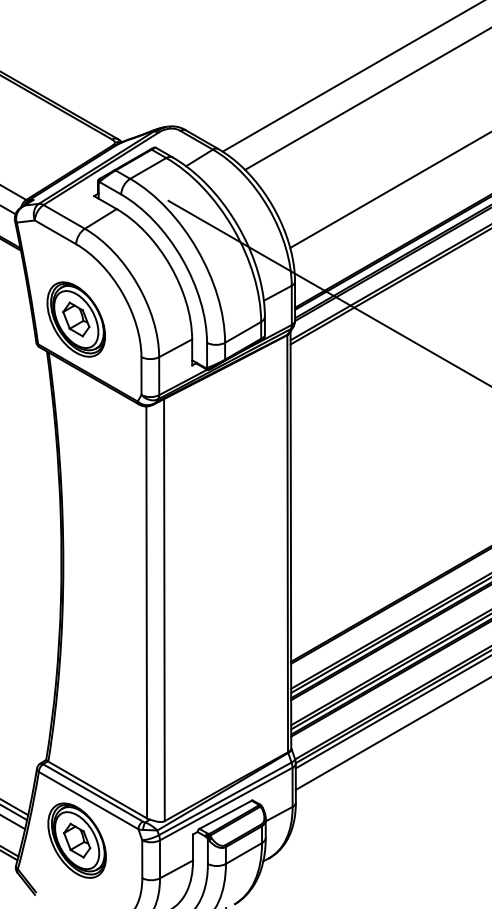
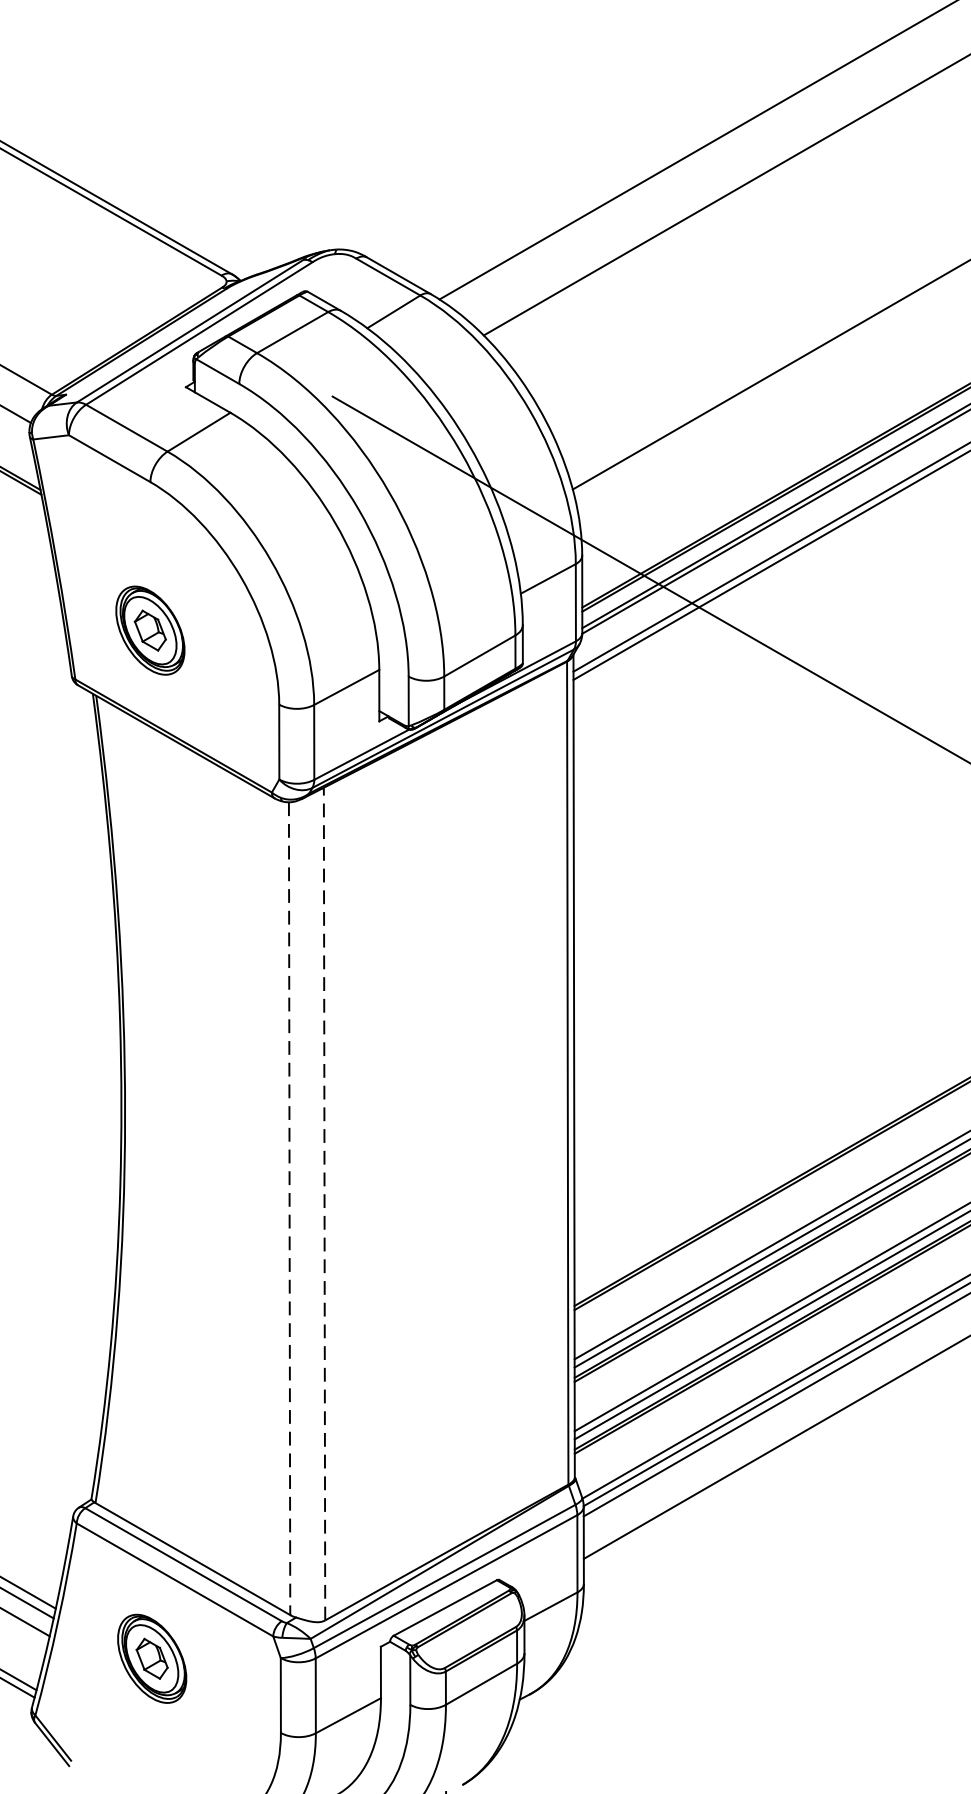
part: (75, 319) -> (149, 630), size x0.6
line: (164, 609) -> (324, 1202), solid -> dashed
line: (146, 612) -> (289, 1208), solid -> dashed
part: (76, 840) -> (151, 1658), size x0.6

